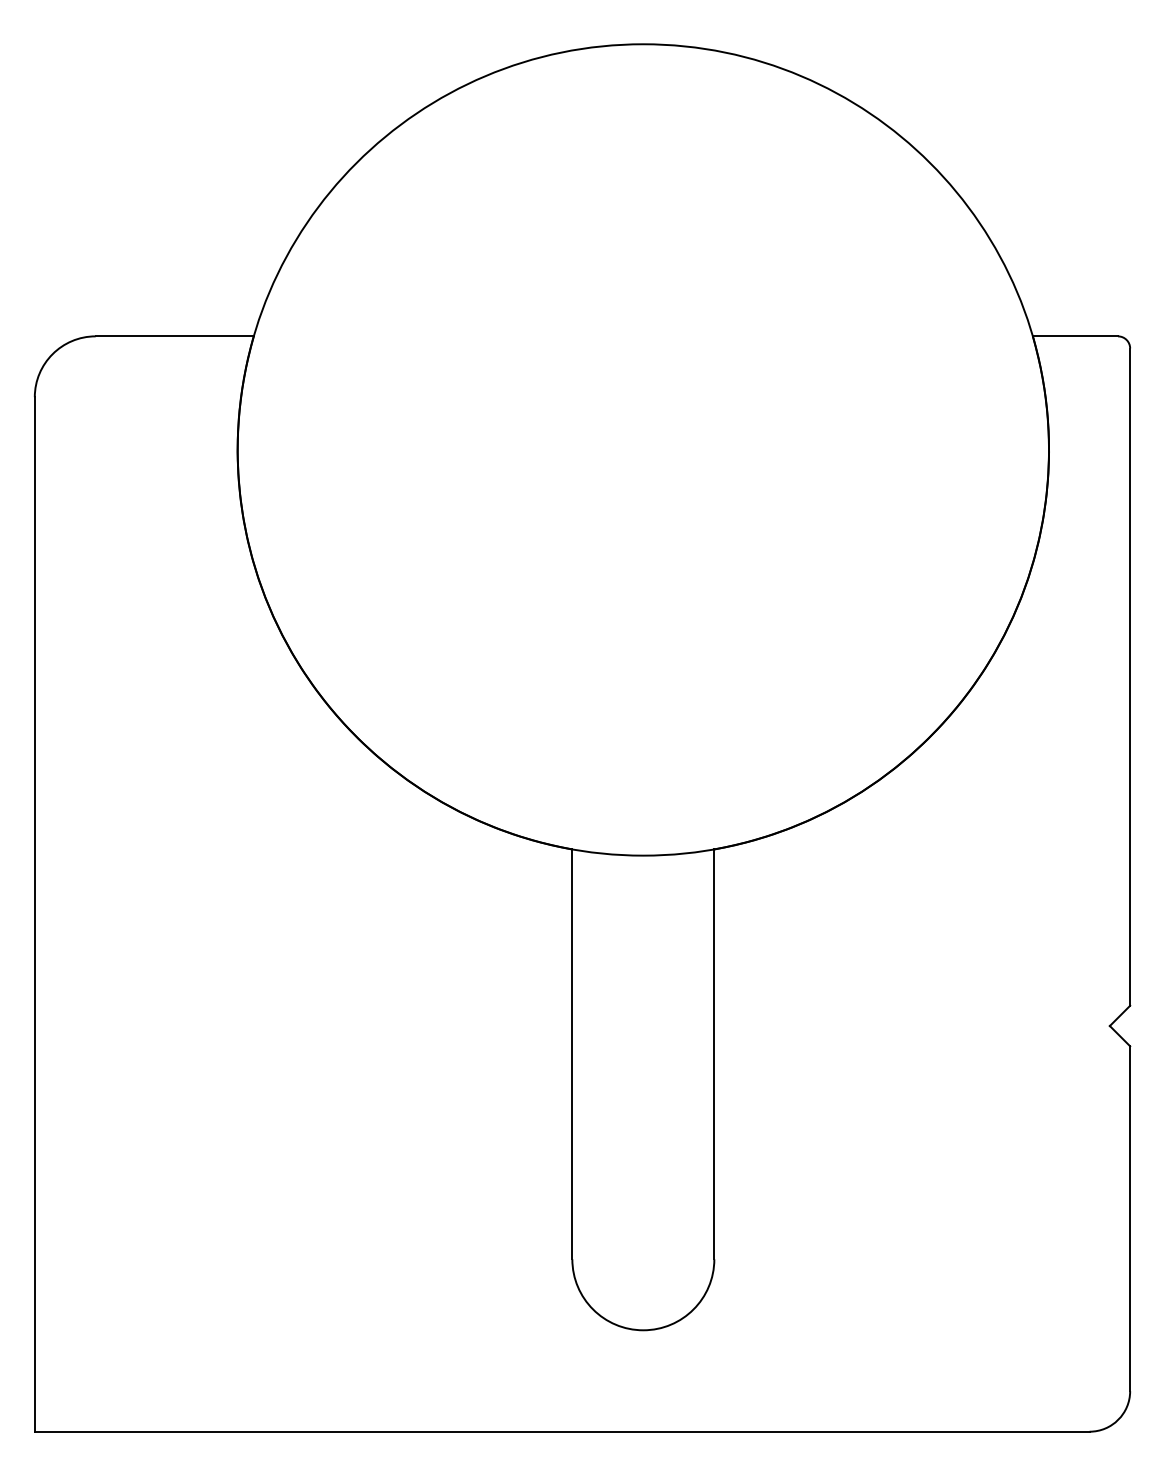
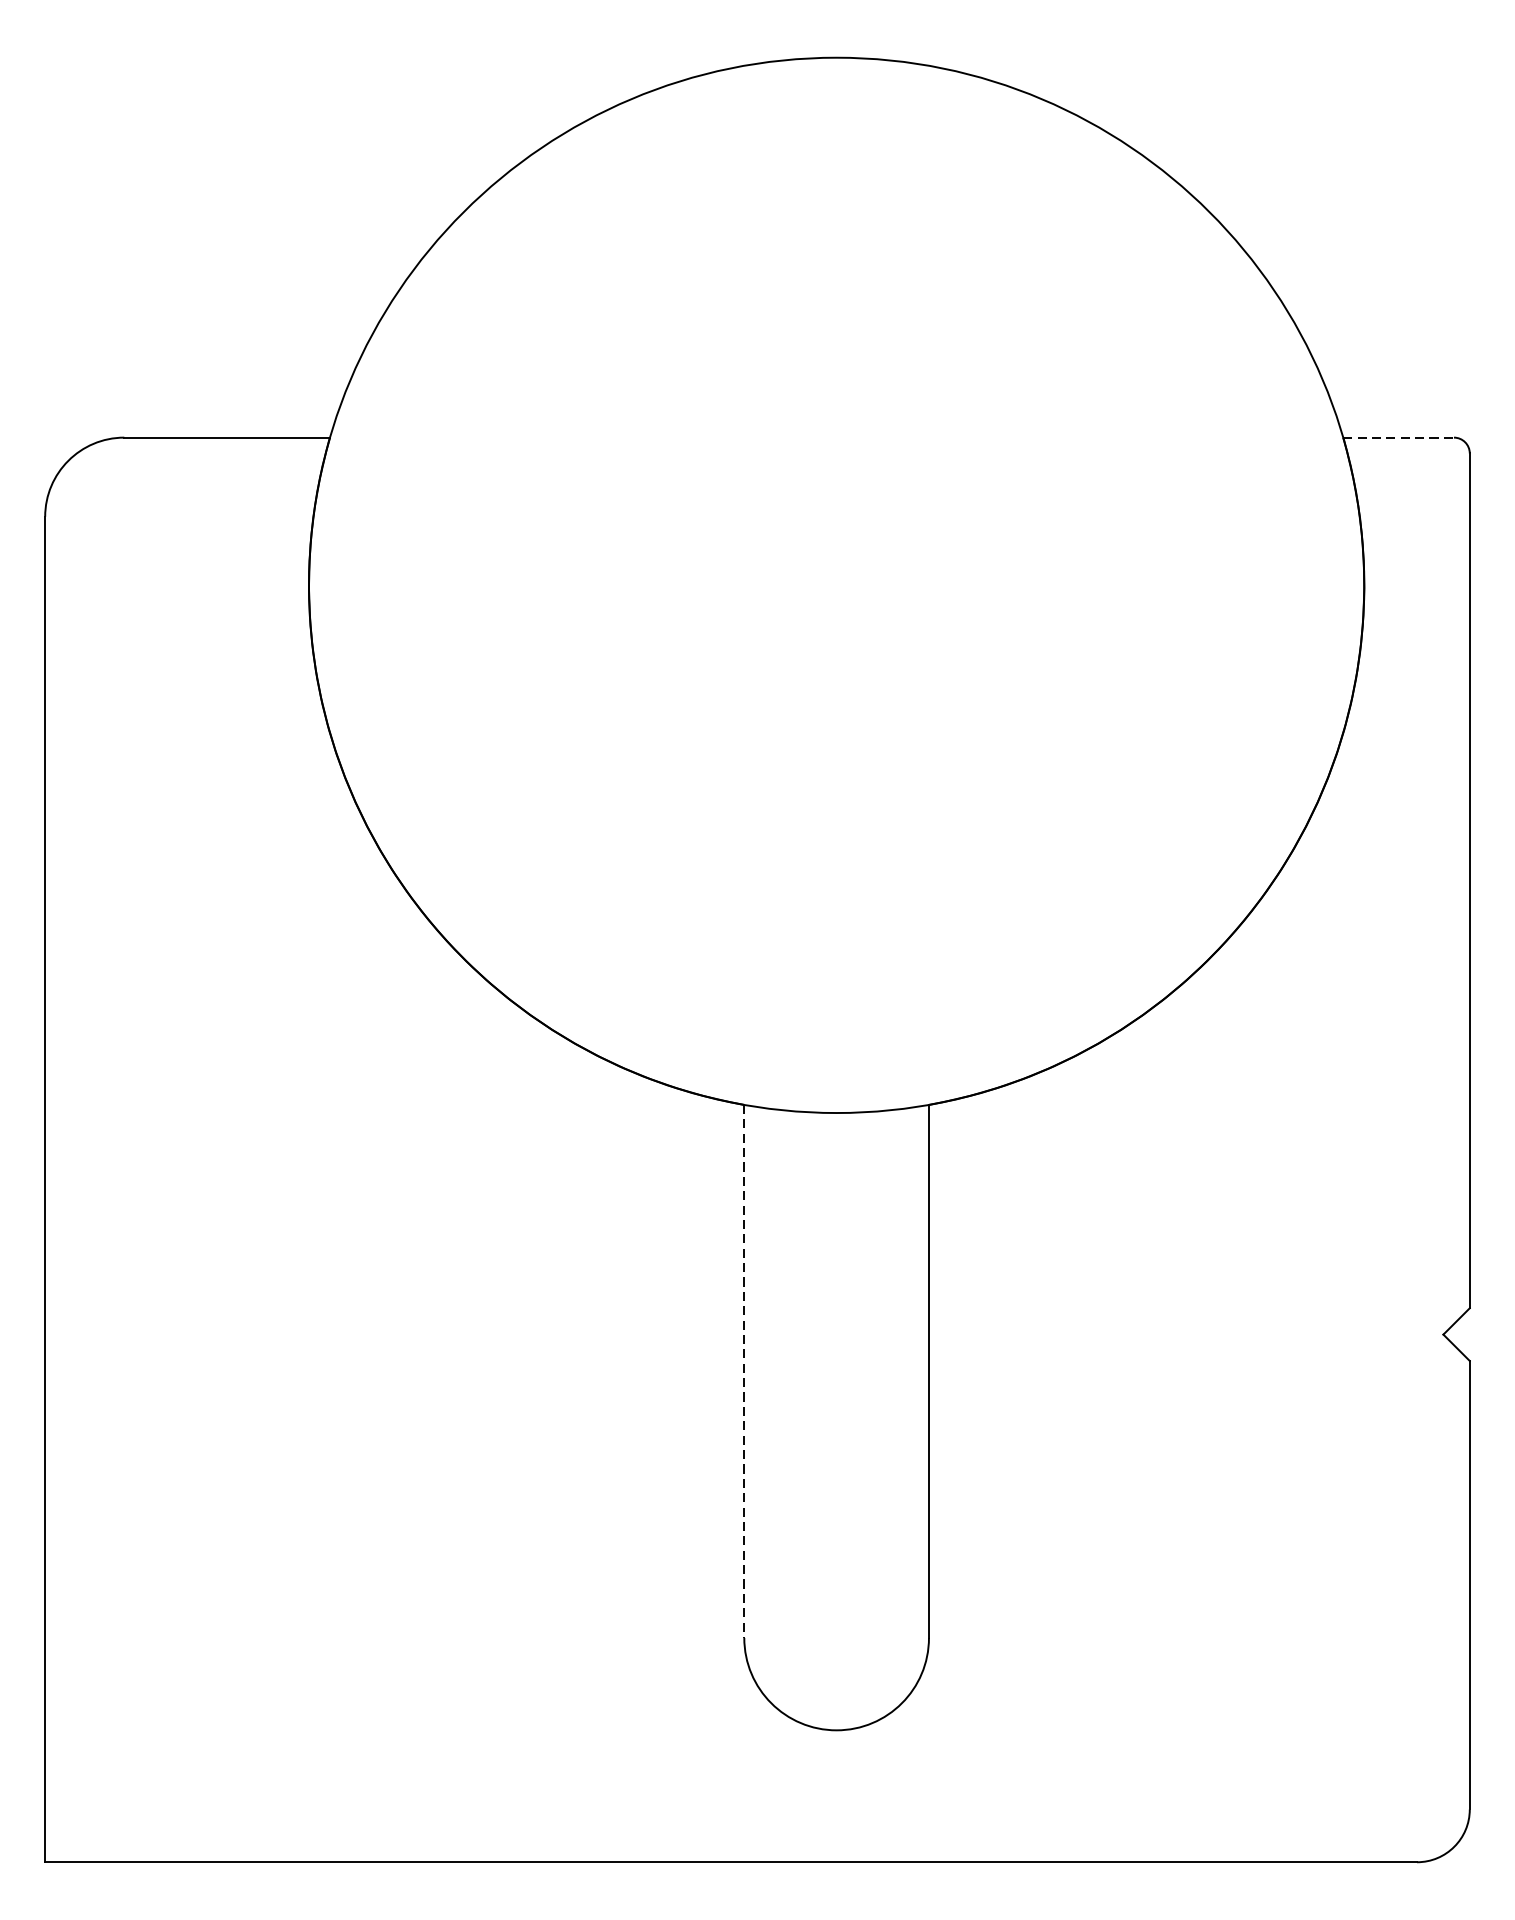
line: (1075, 336) -> (1398, 437), solid -> dashed
line: (572, 1054) -> (744, 1371), solid -> dashed

